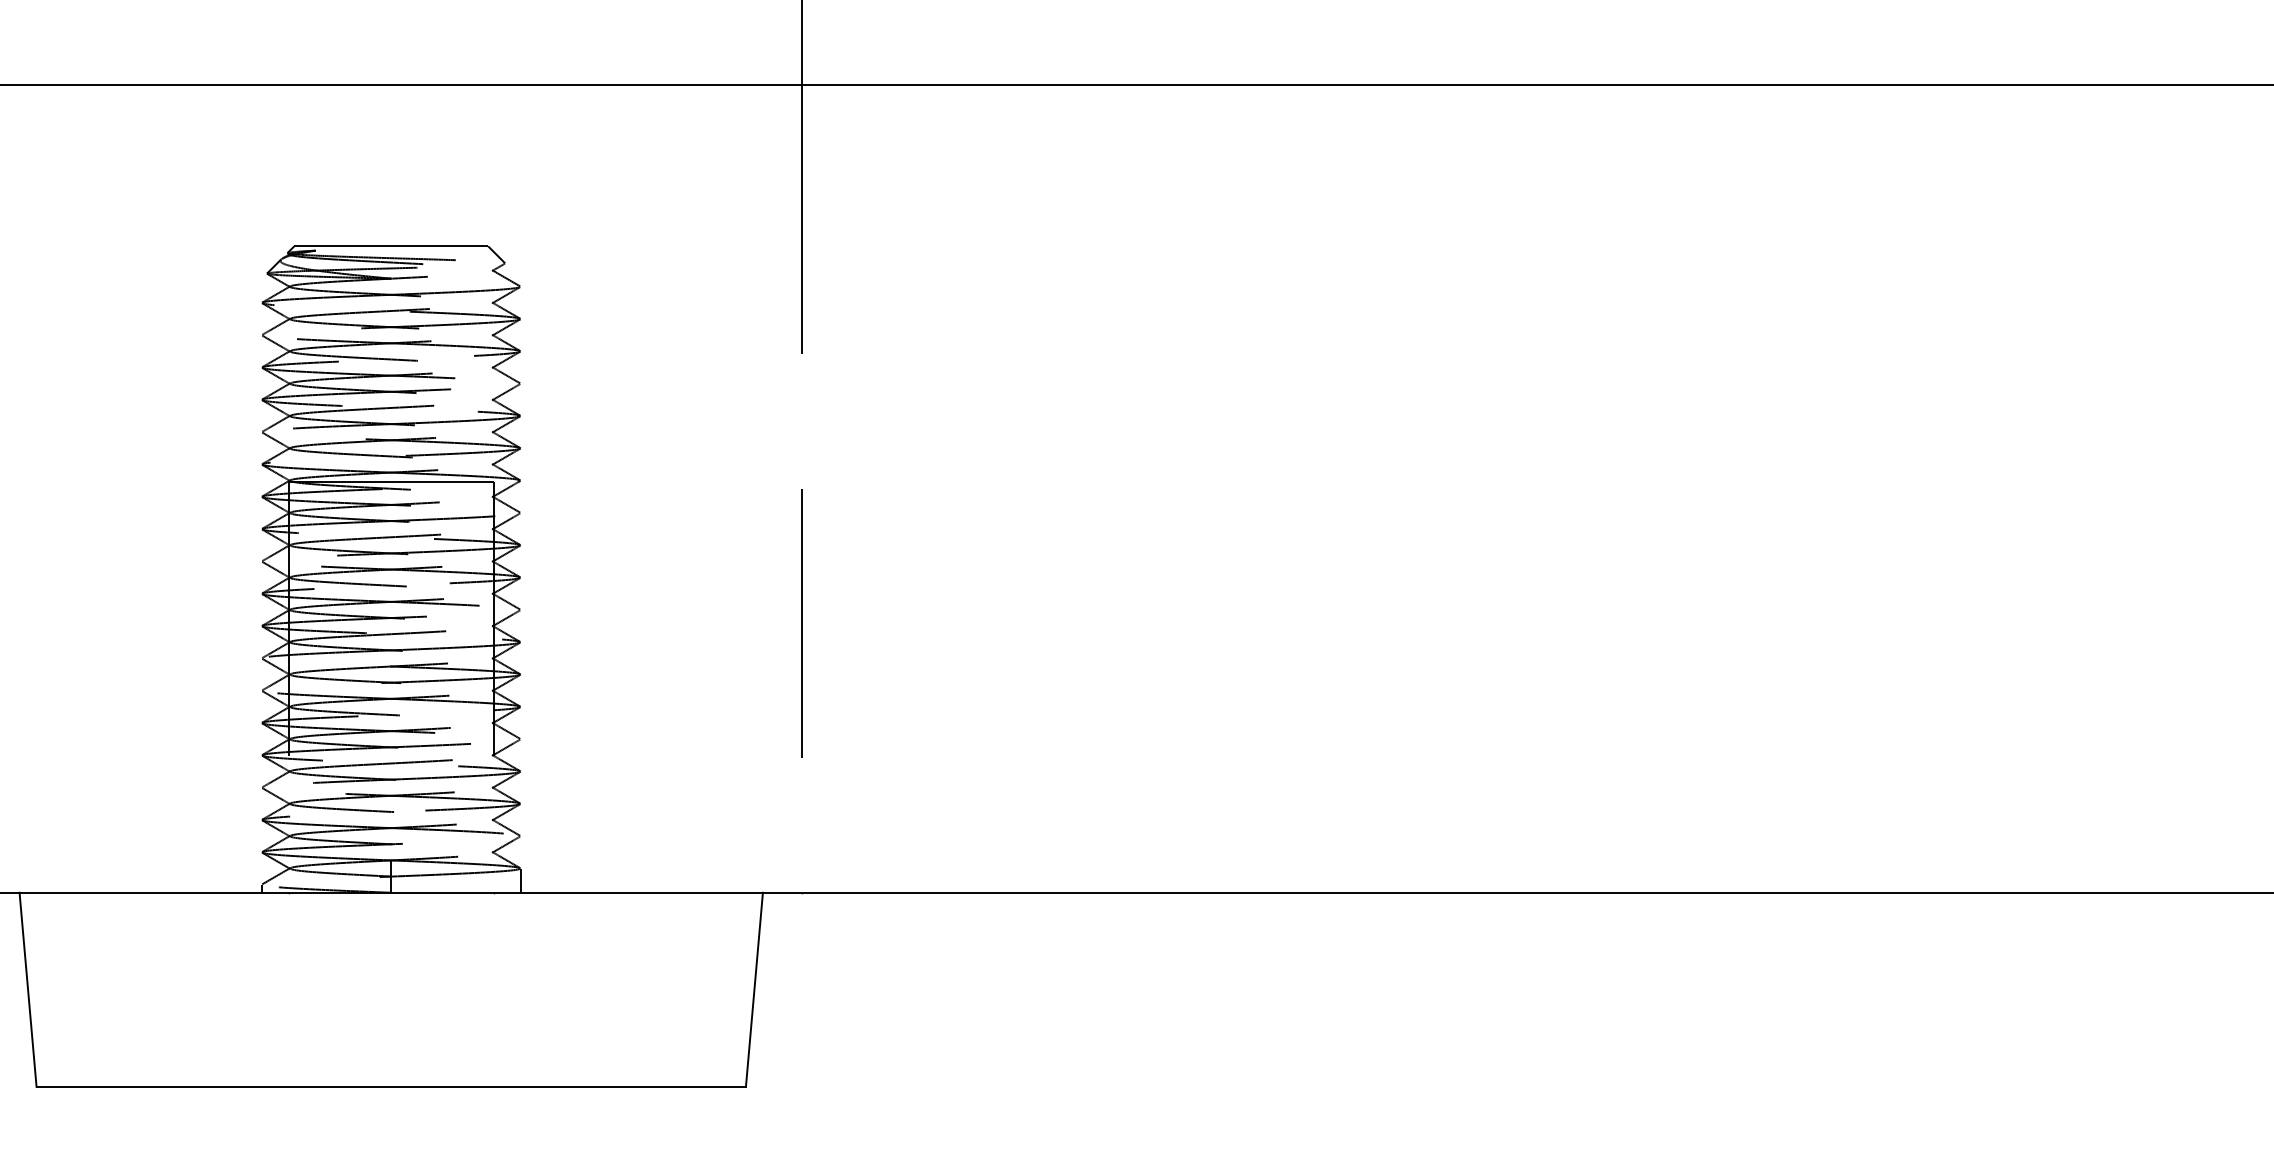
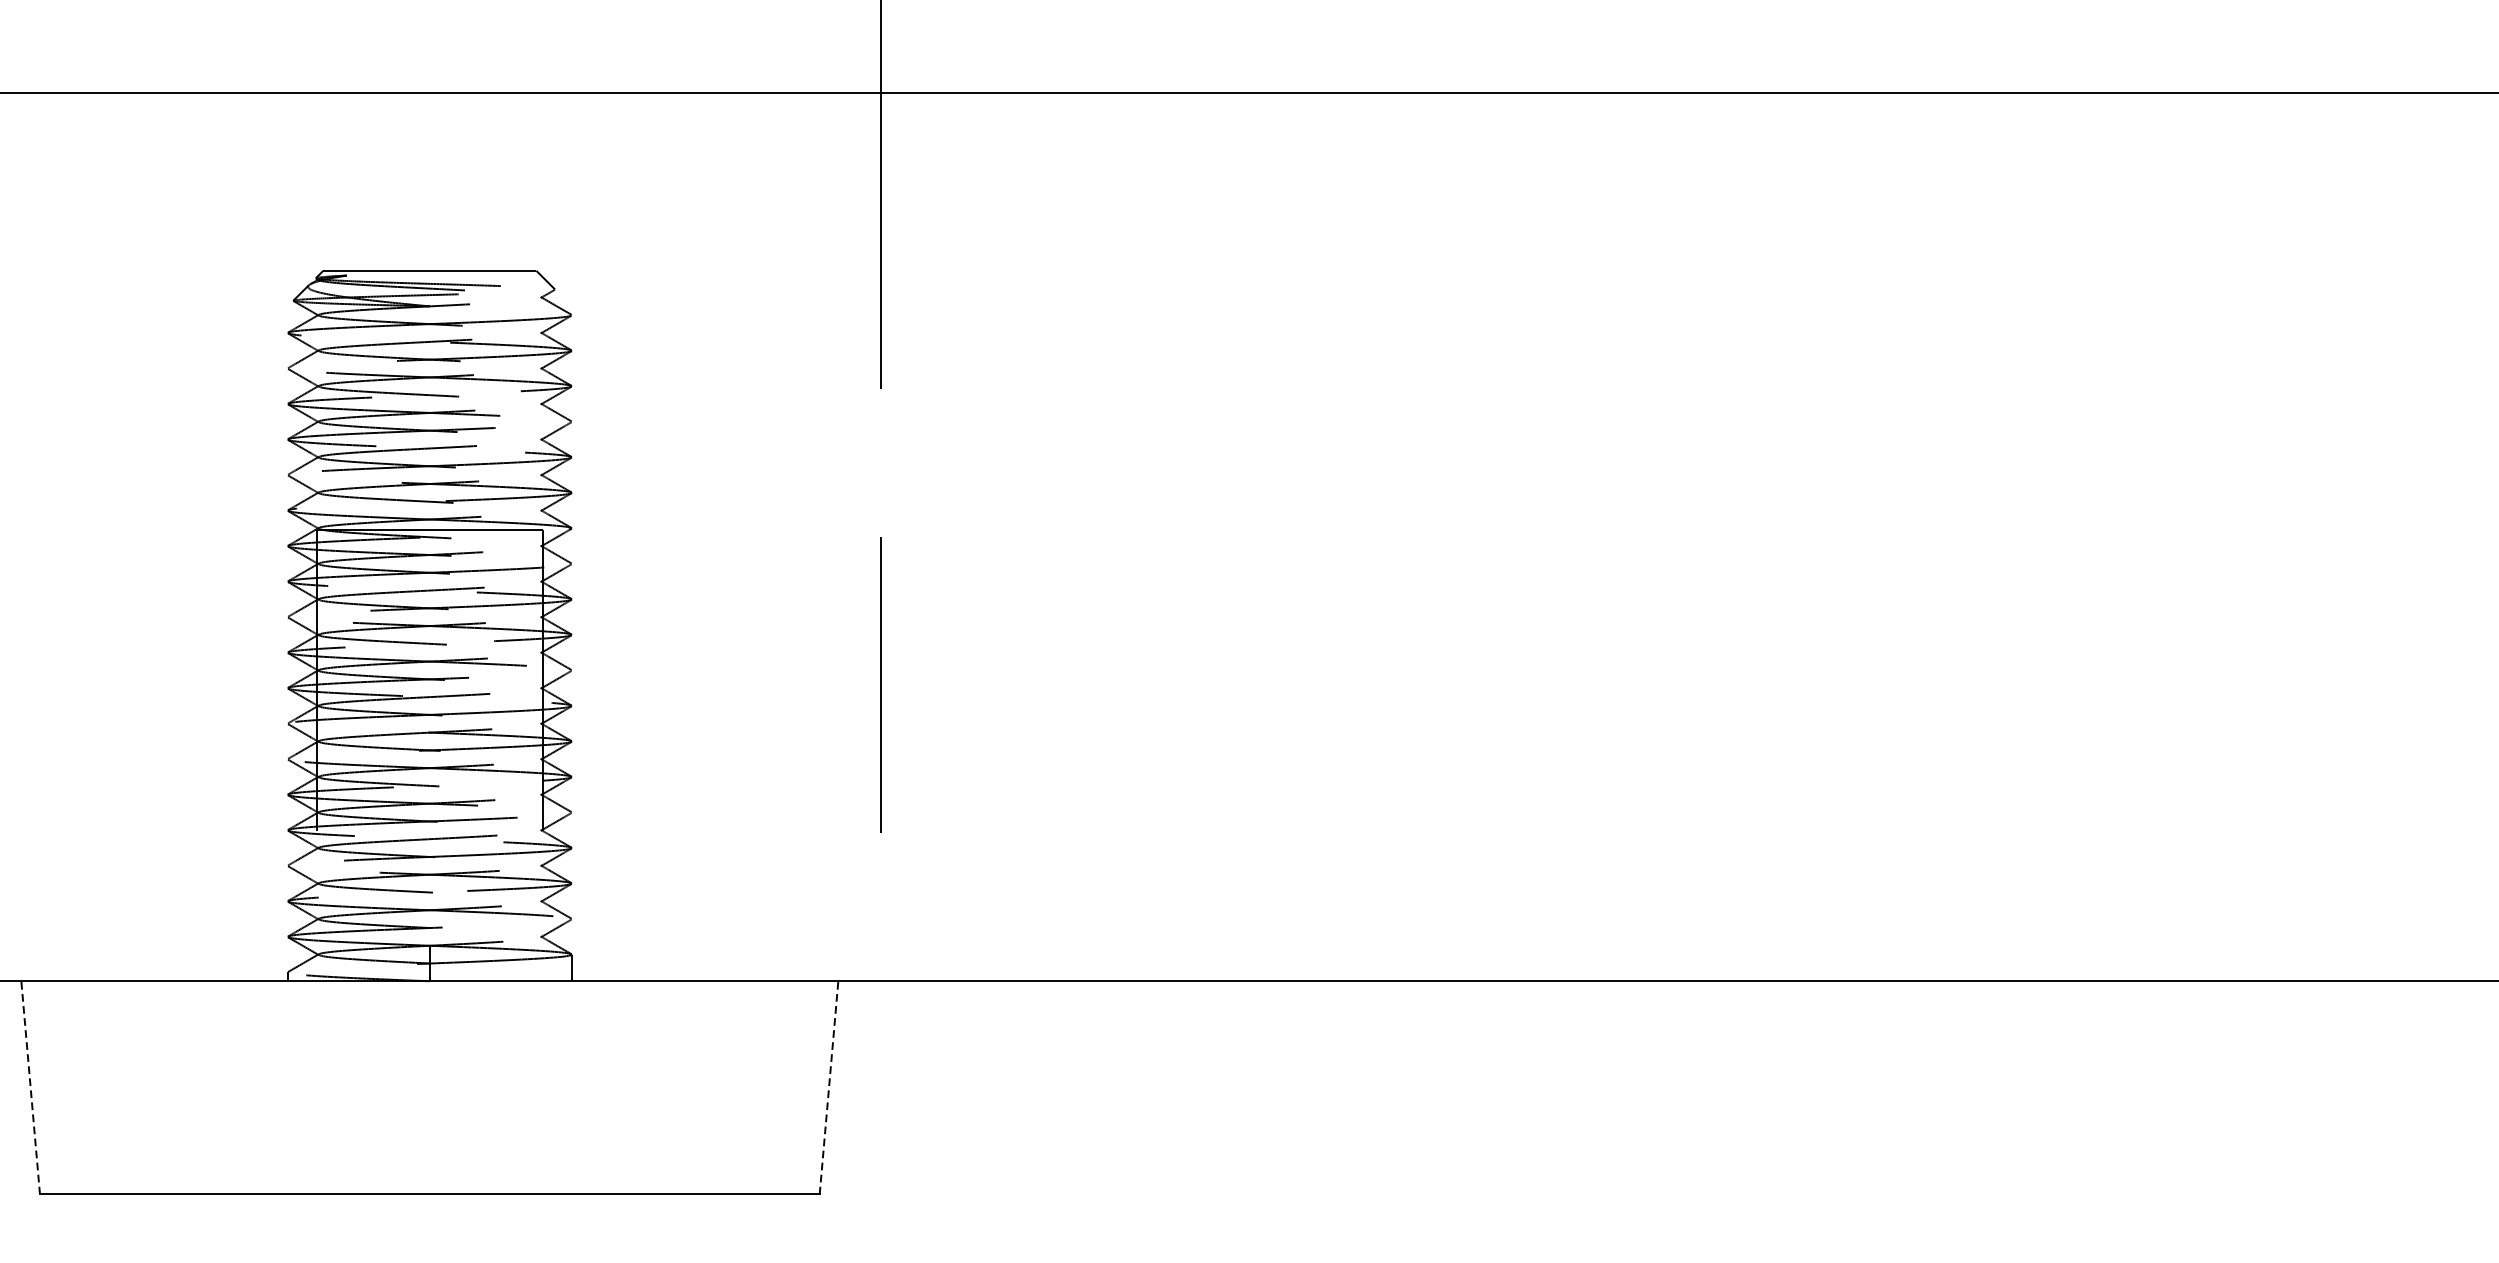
line: (28, 989) -> (31, 1087), solid -> dashed
line: (754, 989) -> (829, 1087), solid -> dashed

